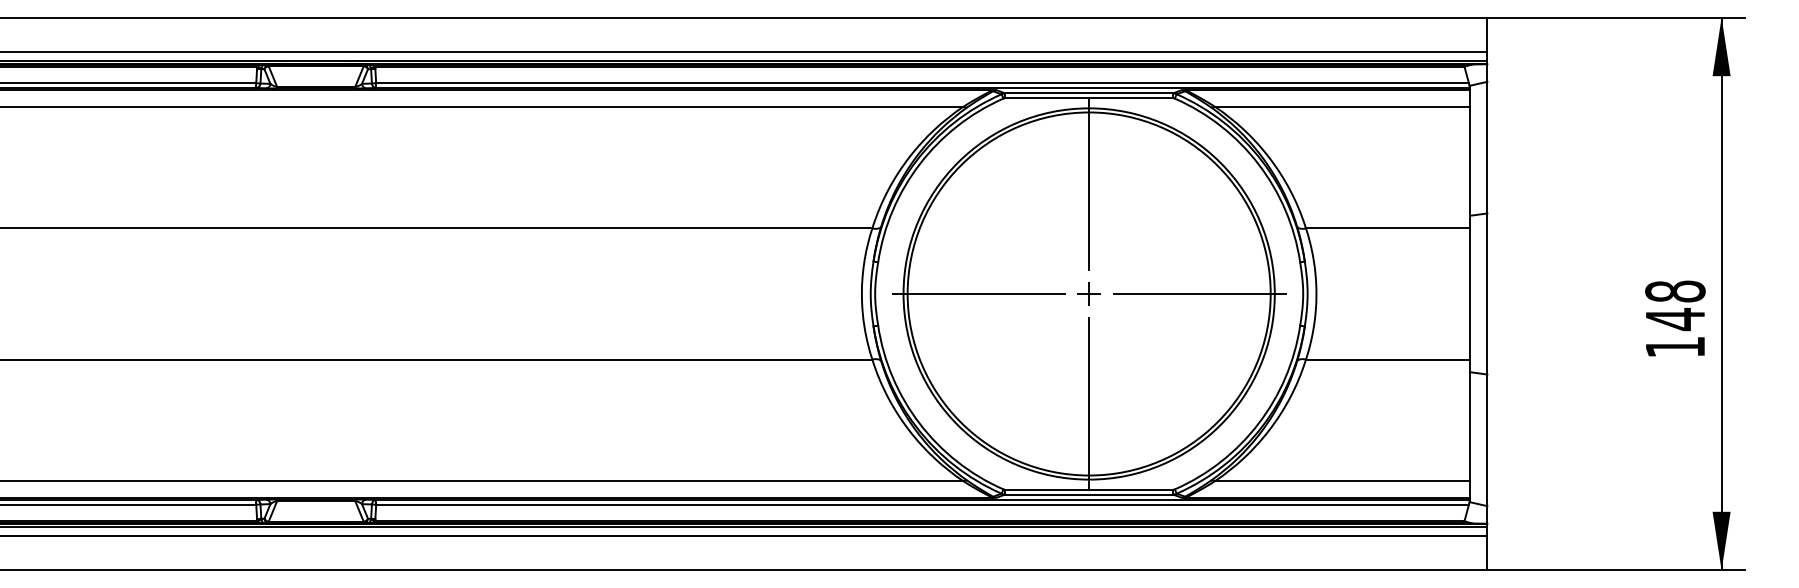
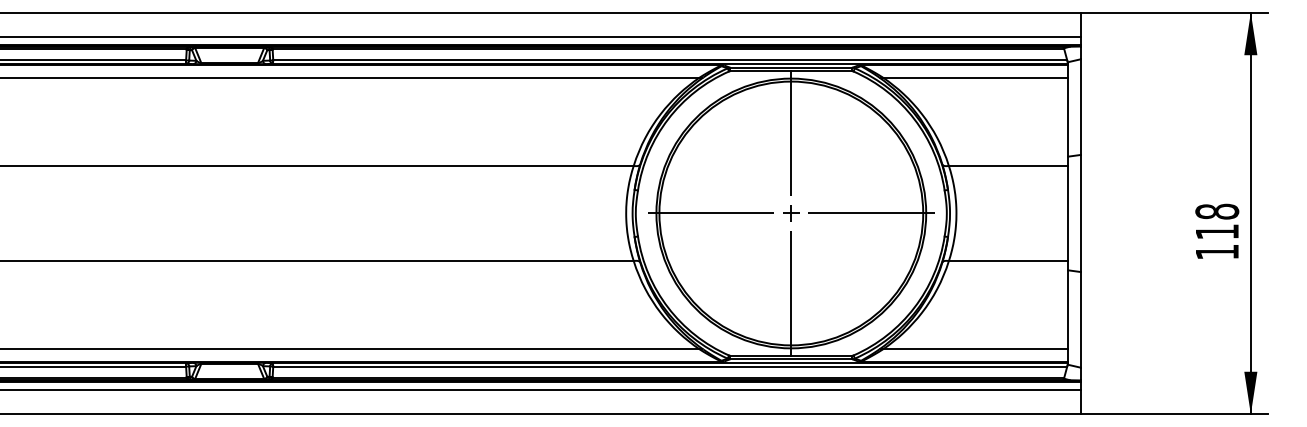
text: (1675, 319) -> (1217, 232), 148 -> 118

